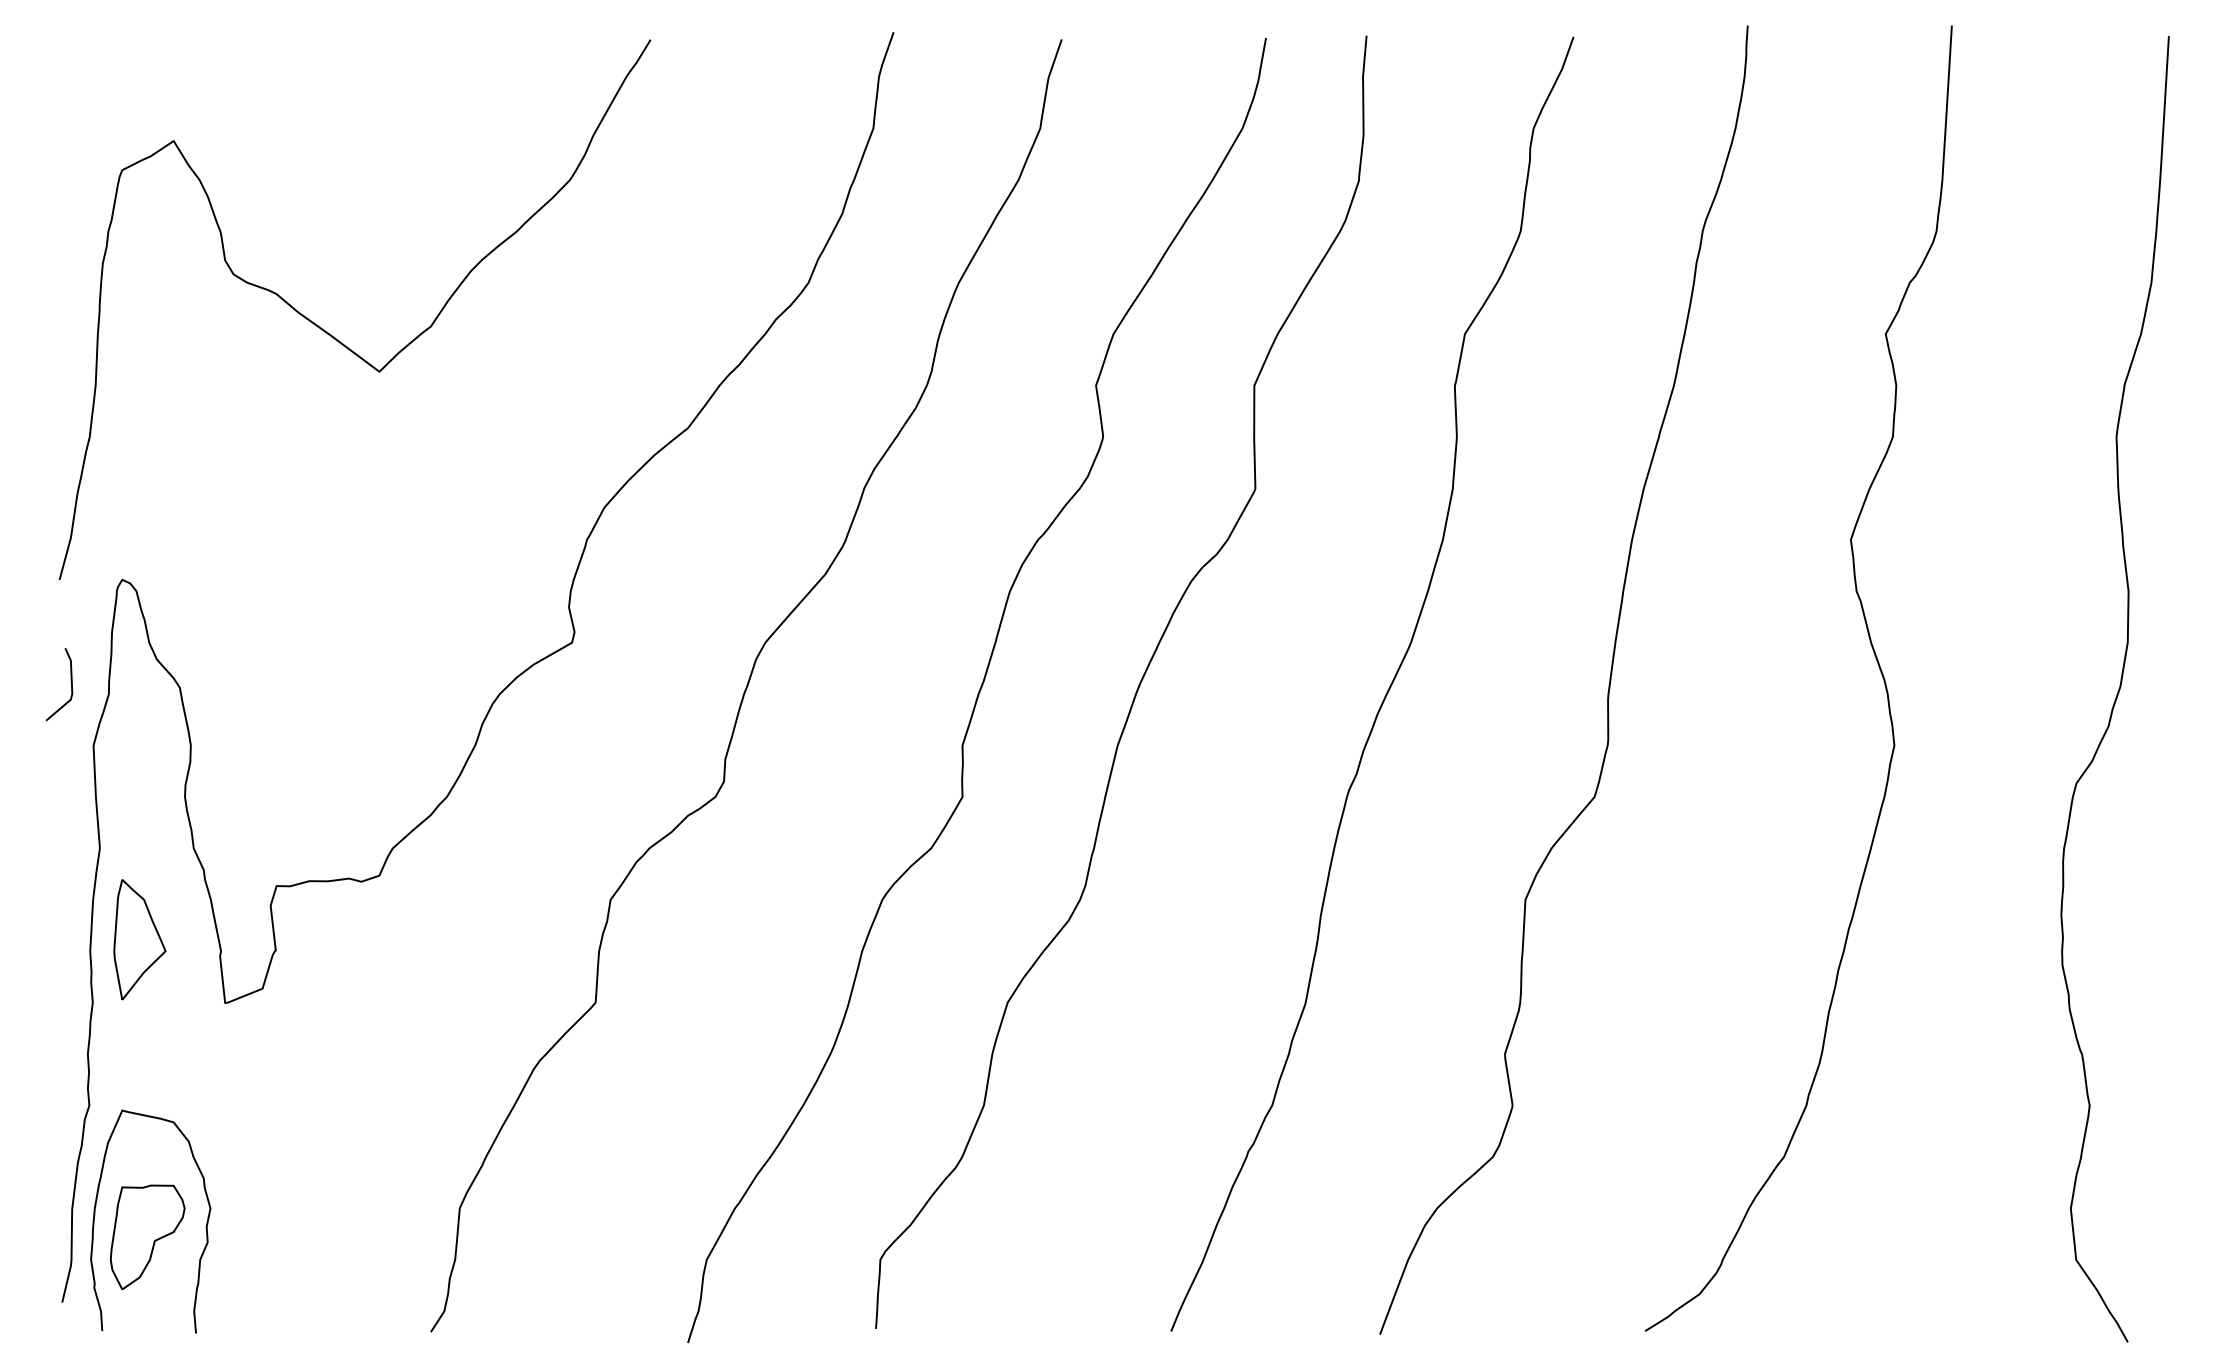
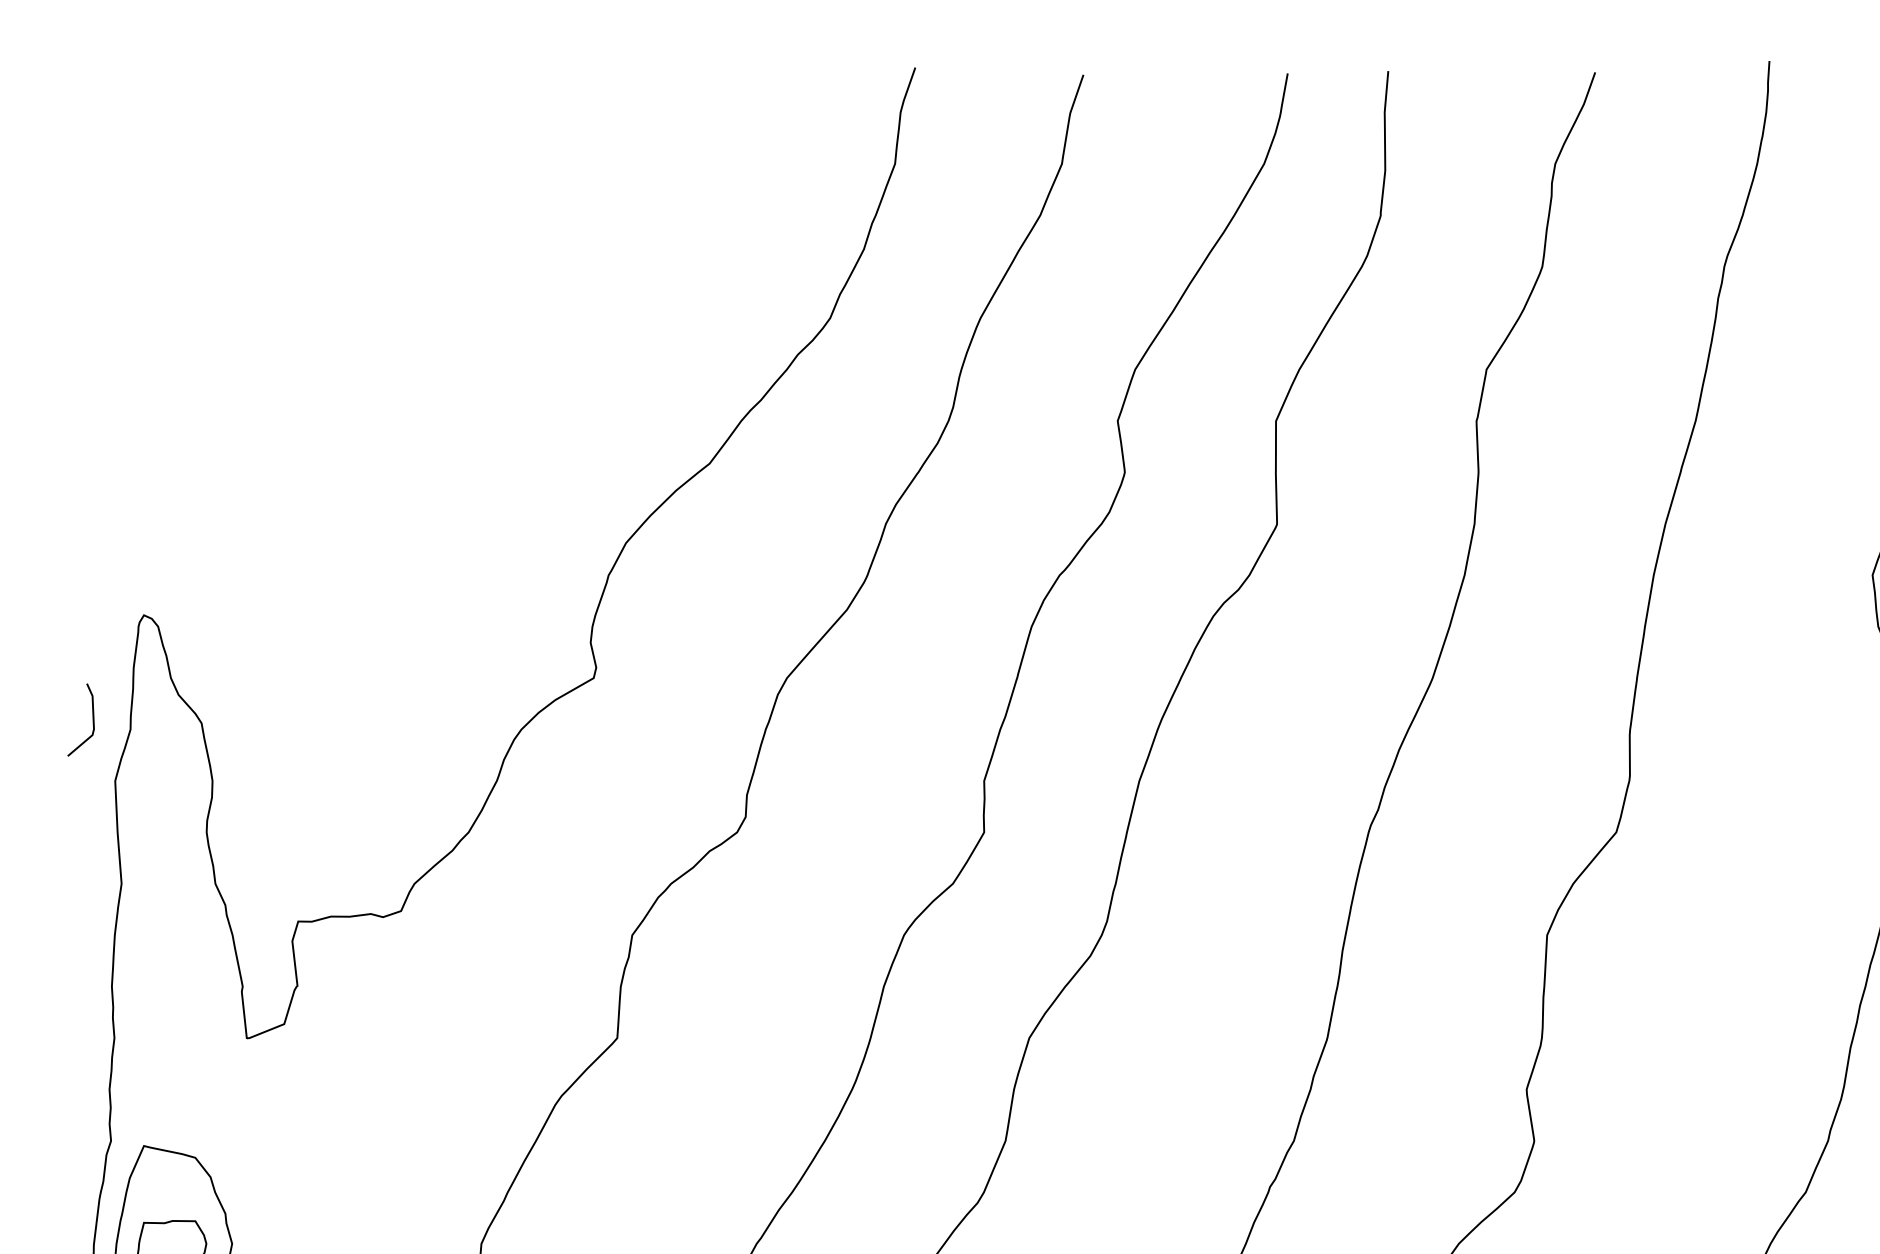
curve: (335, 337) -> (357, 372), removed
part: (139, 939) -> (161, 974), removed

